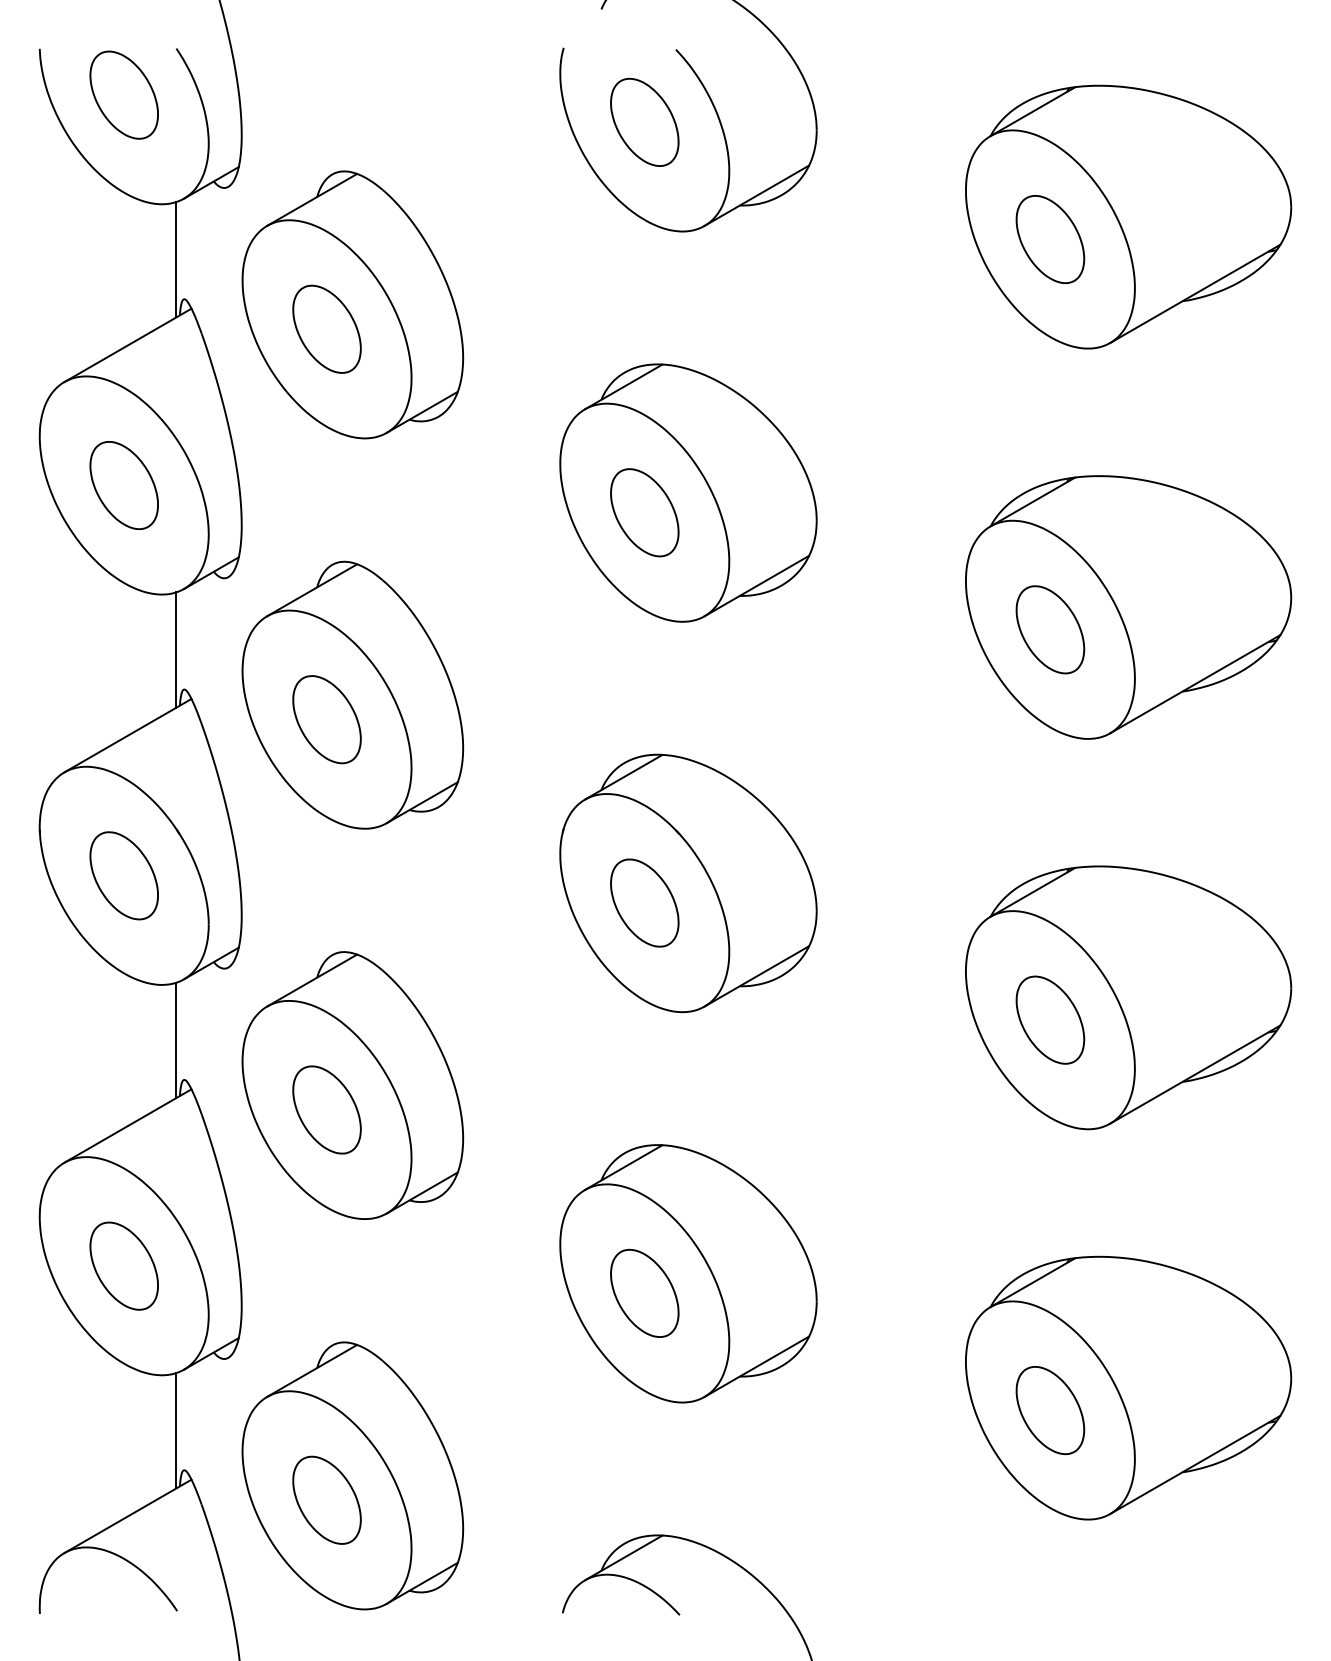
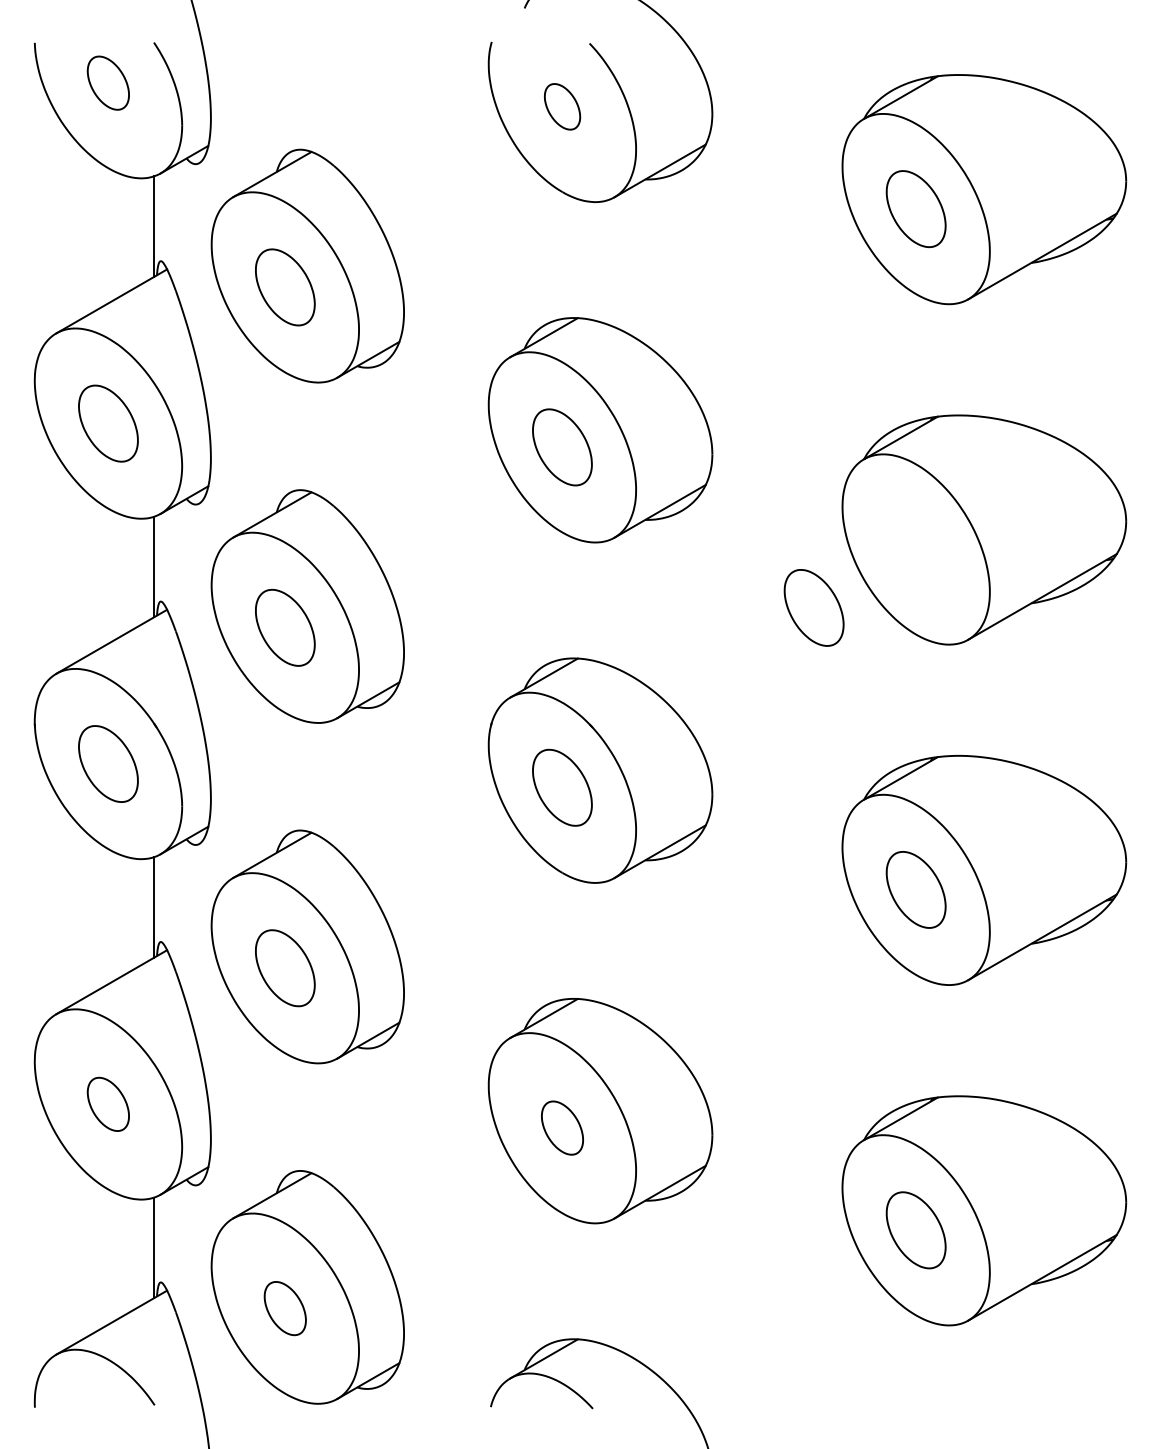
part: (123, 94) -> (107, 82), size x0.7
part: (644, 121) -> (562, 106), size x0.6
part: (1050, 629) -> (814, 607), moved
part: (123, 1265) -> (107, 1103), size x0.7
part: (644, 1292) -> (562, 1127), size x0.7
part: (326, 1499) -> (284, 1307), size x0.7

